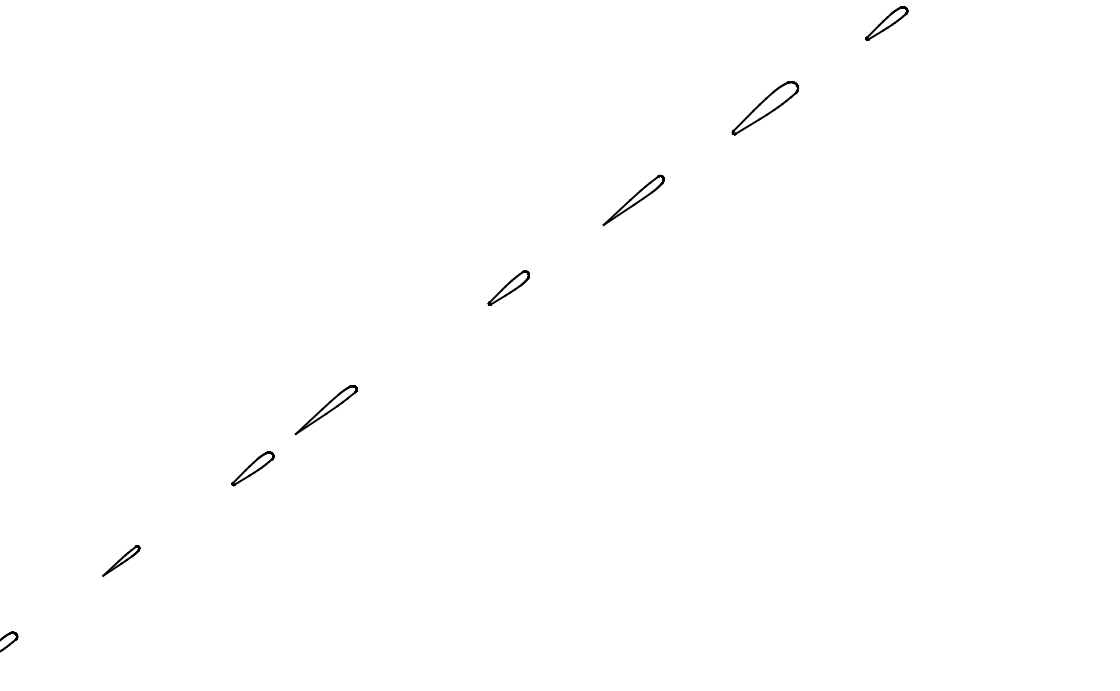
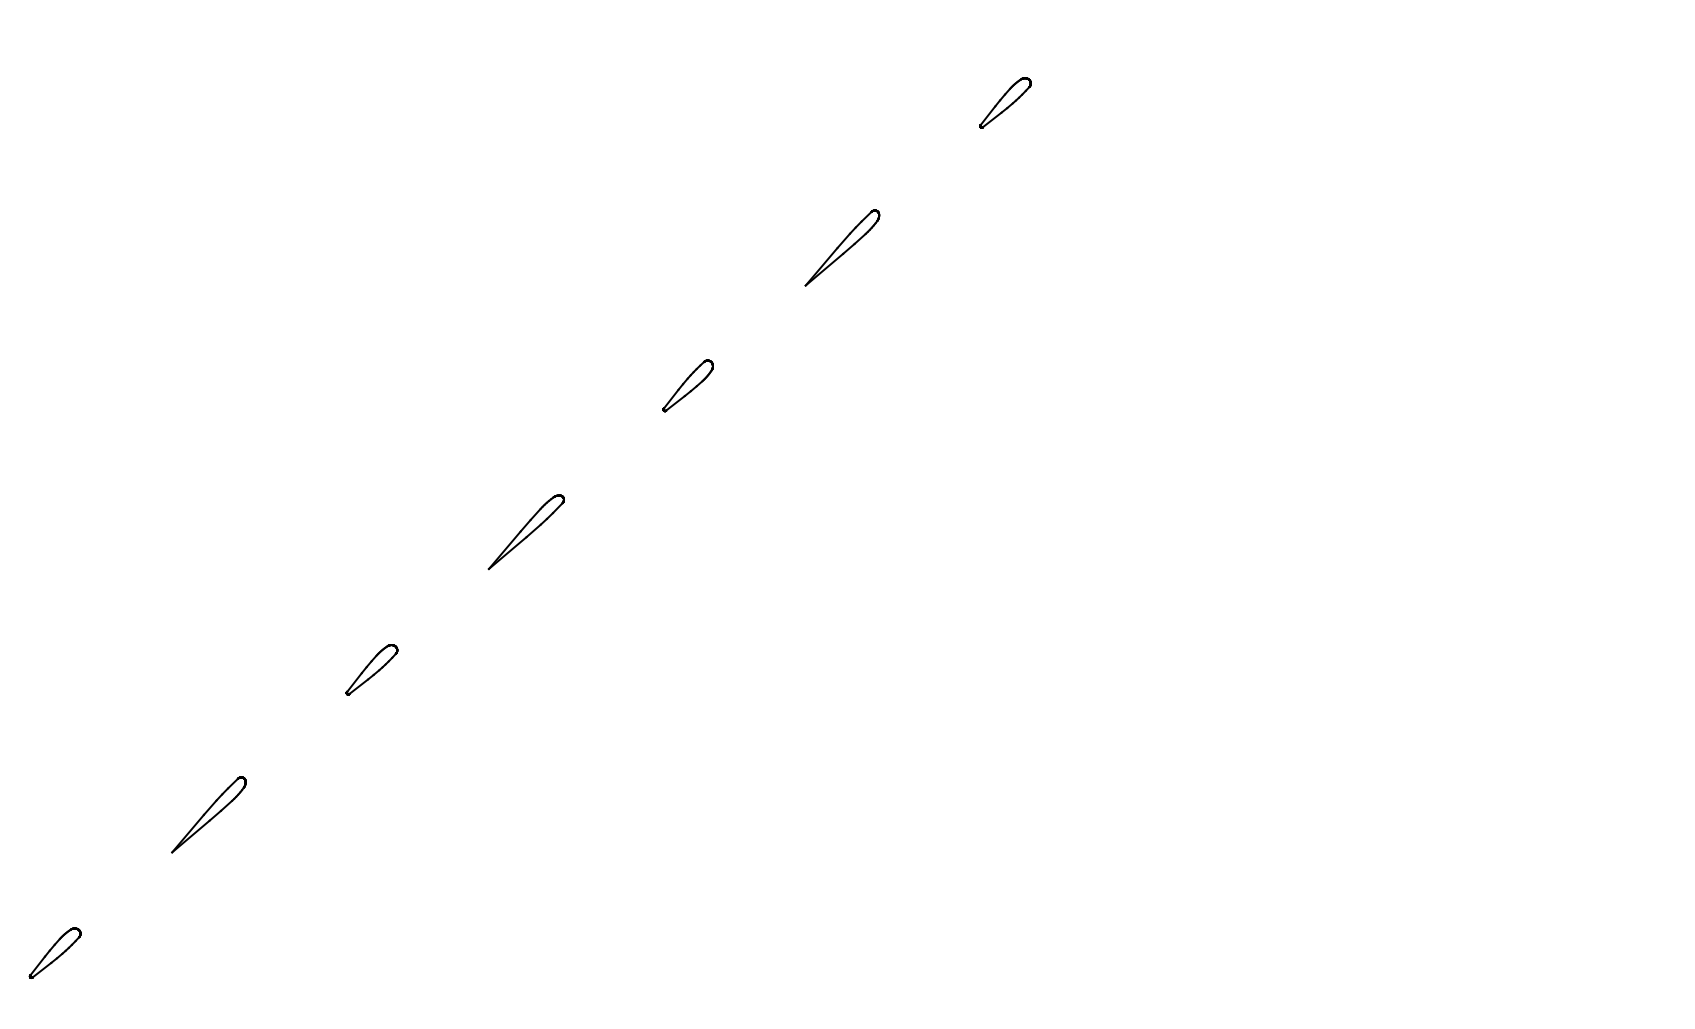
part: (765, 108) -> (1005, 102), size x0.62
part: (325, 410) -> (525, 532), moved
part: (121, 560) -> (208, 814), size x1.67

